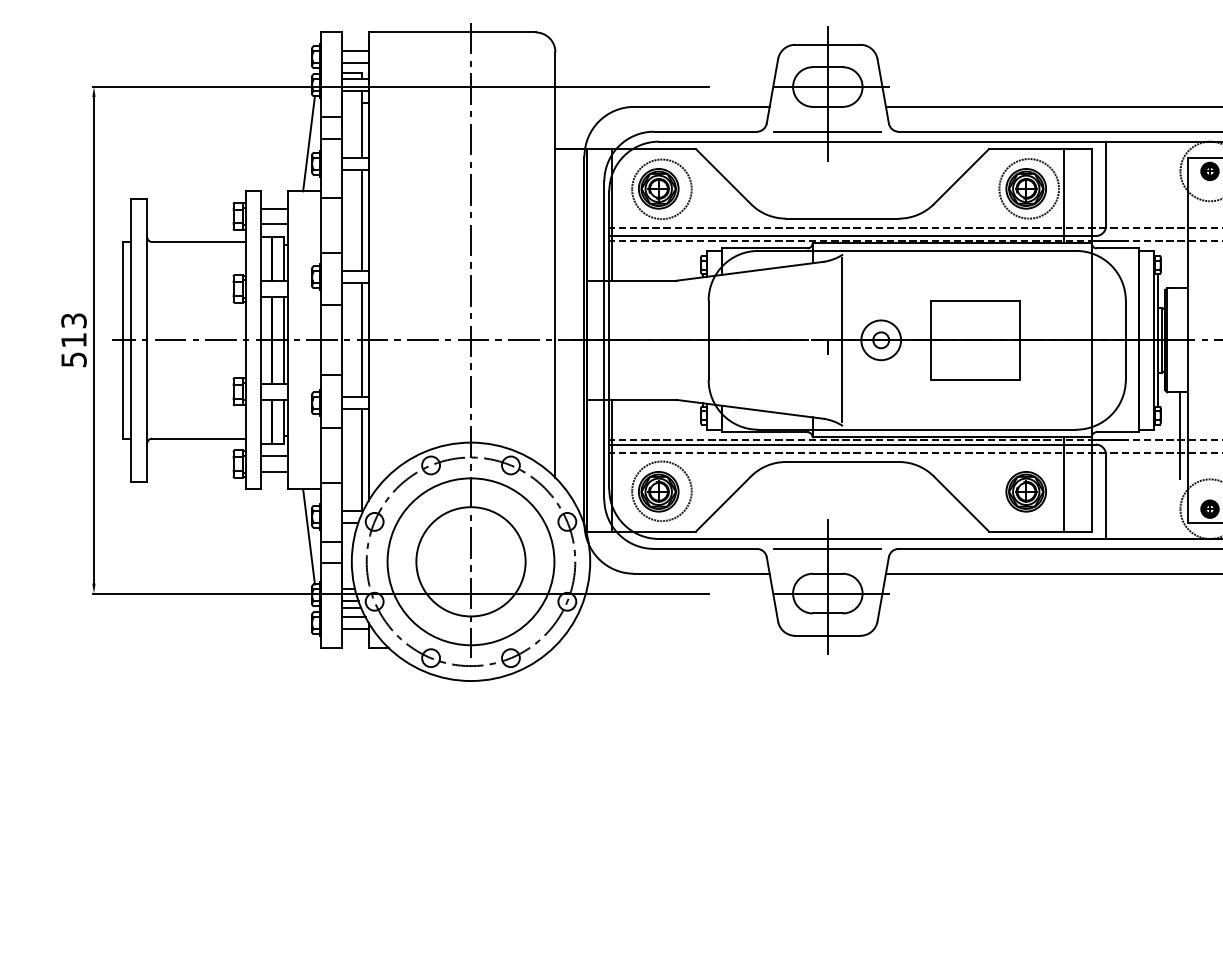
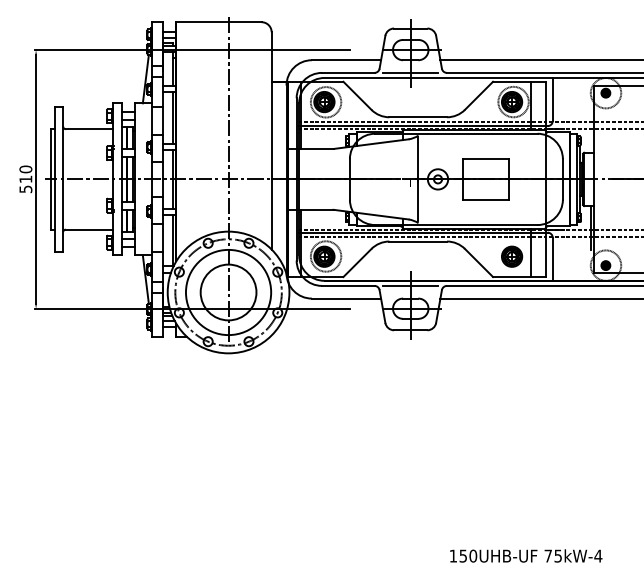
text: (73, 320) -> (25, 169), 513 -> 510

